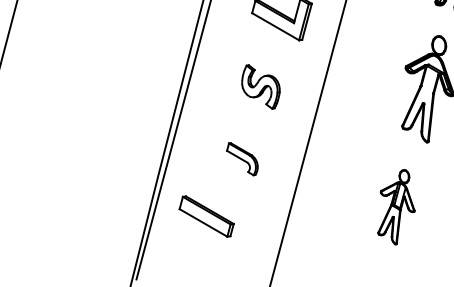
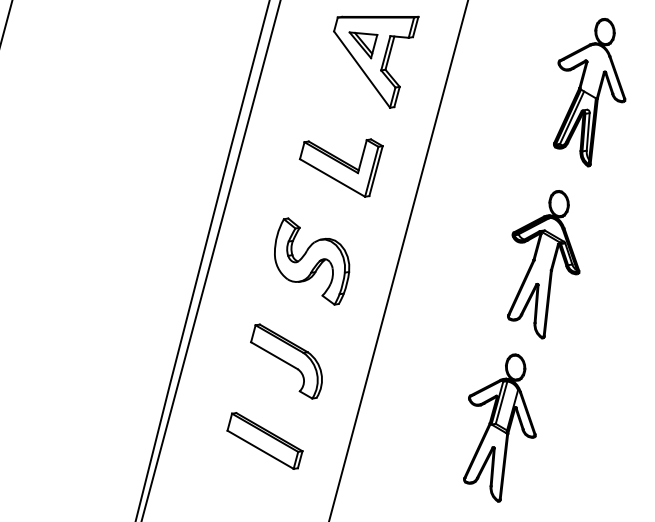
part: (261, 87) -> (312, 261), size x1.43
part: (242, 159) -> (286, 361), size x1.67
part: (396, 206) -> (499, 427), size x1.43
part: (206, 216) -> (264, 440), moved

